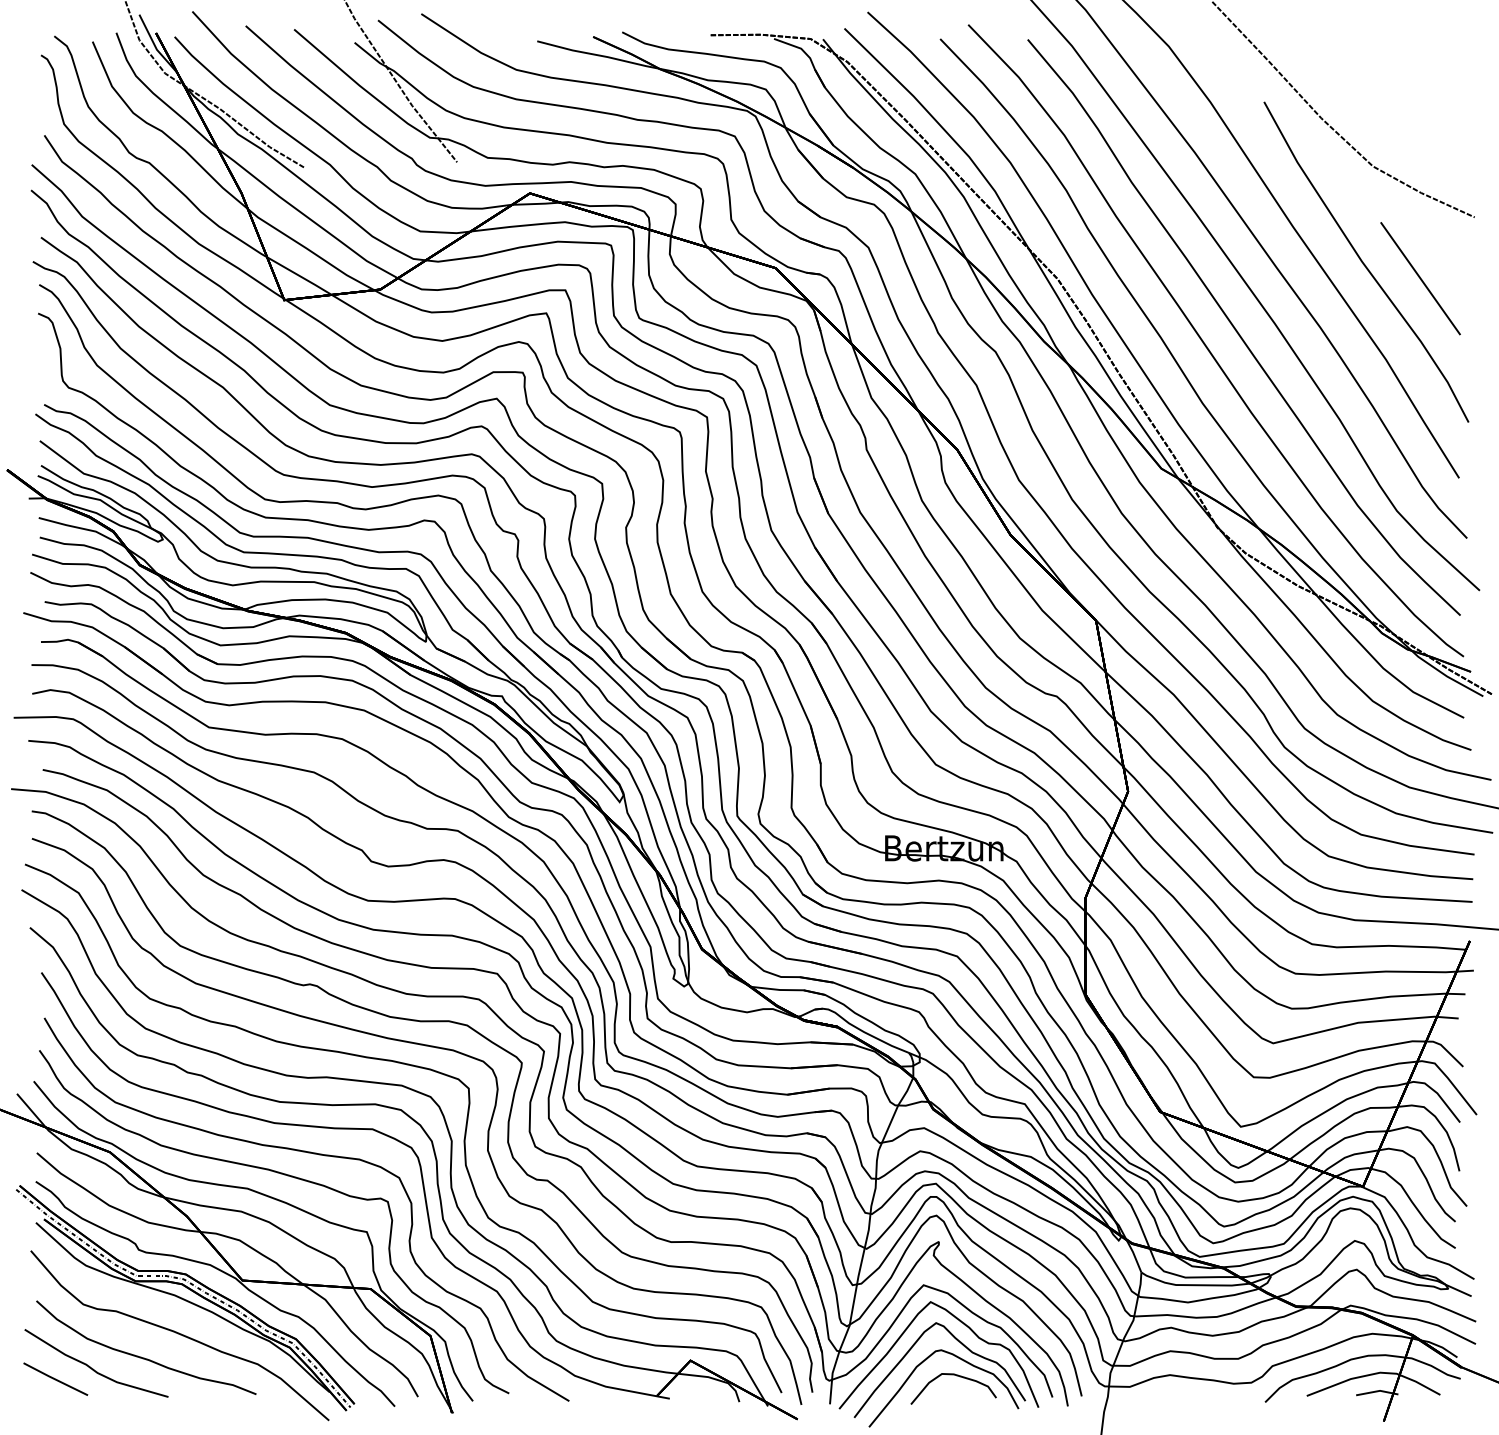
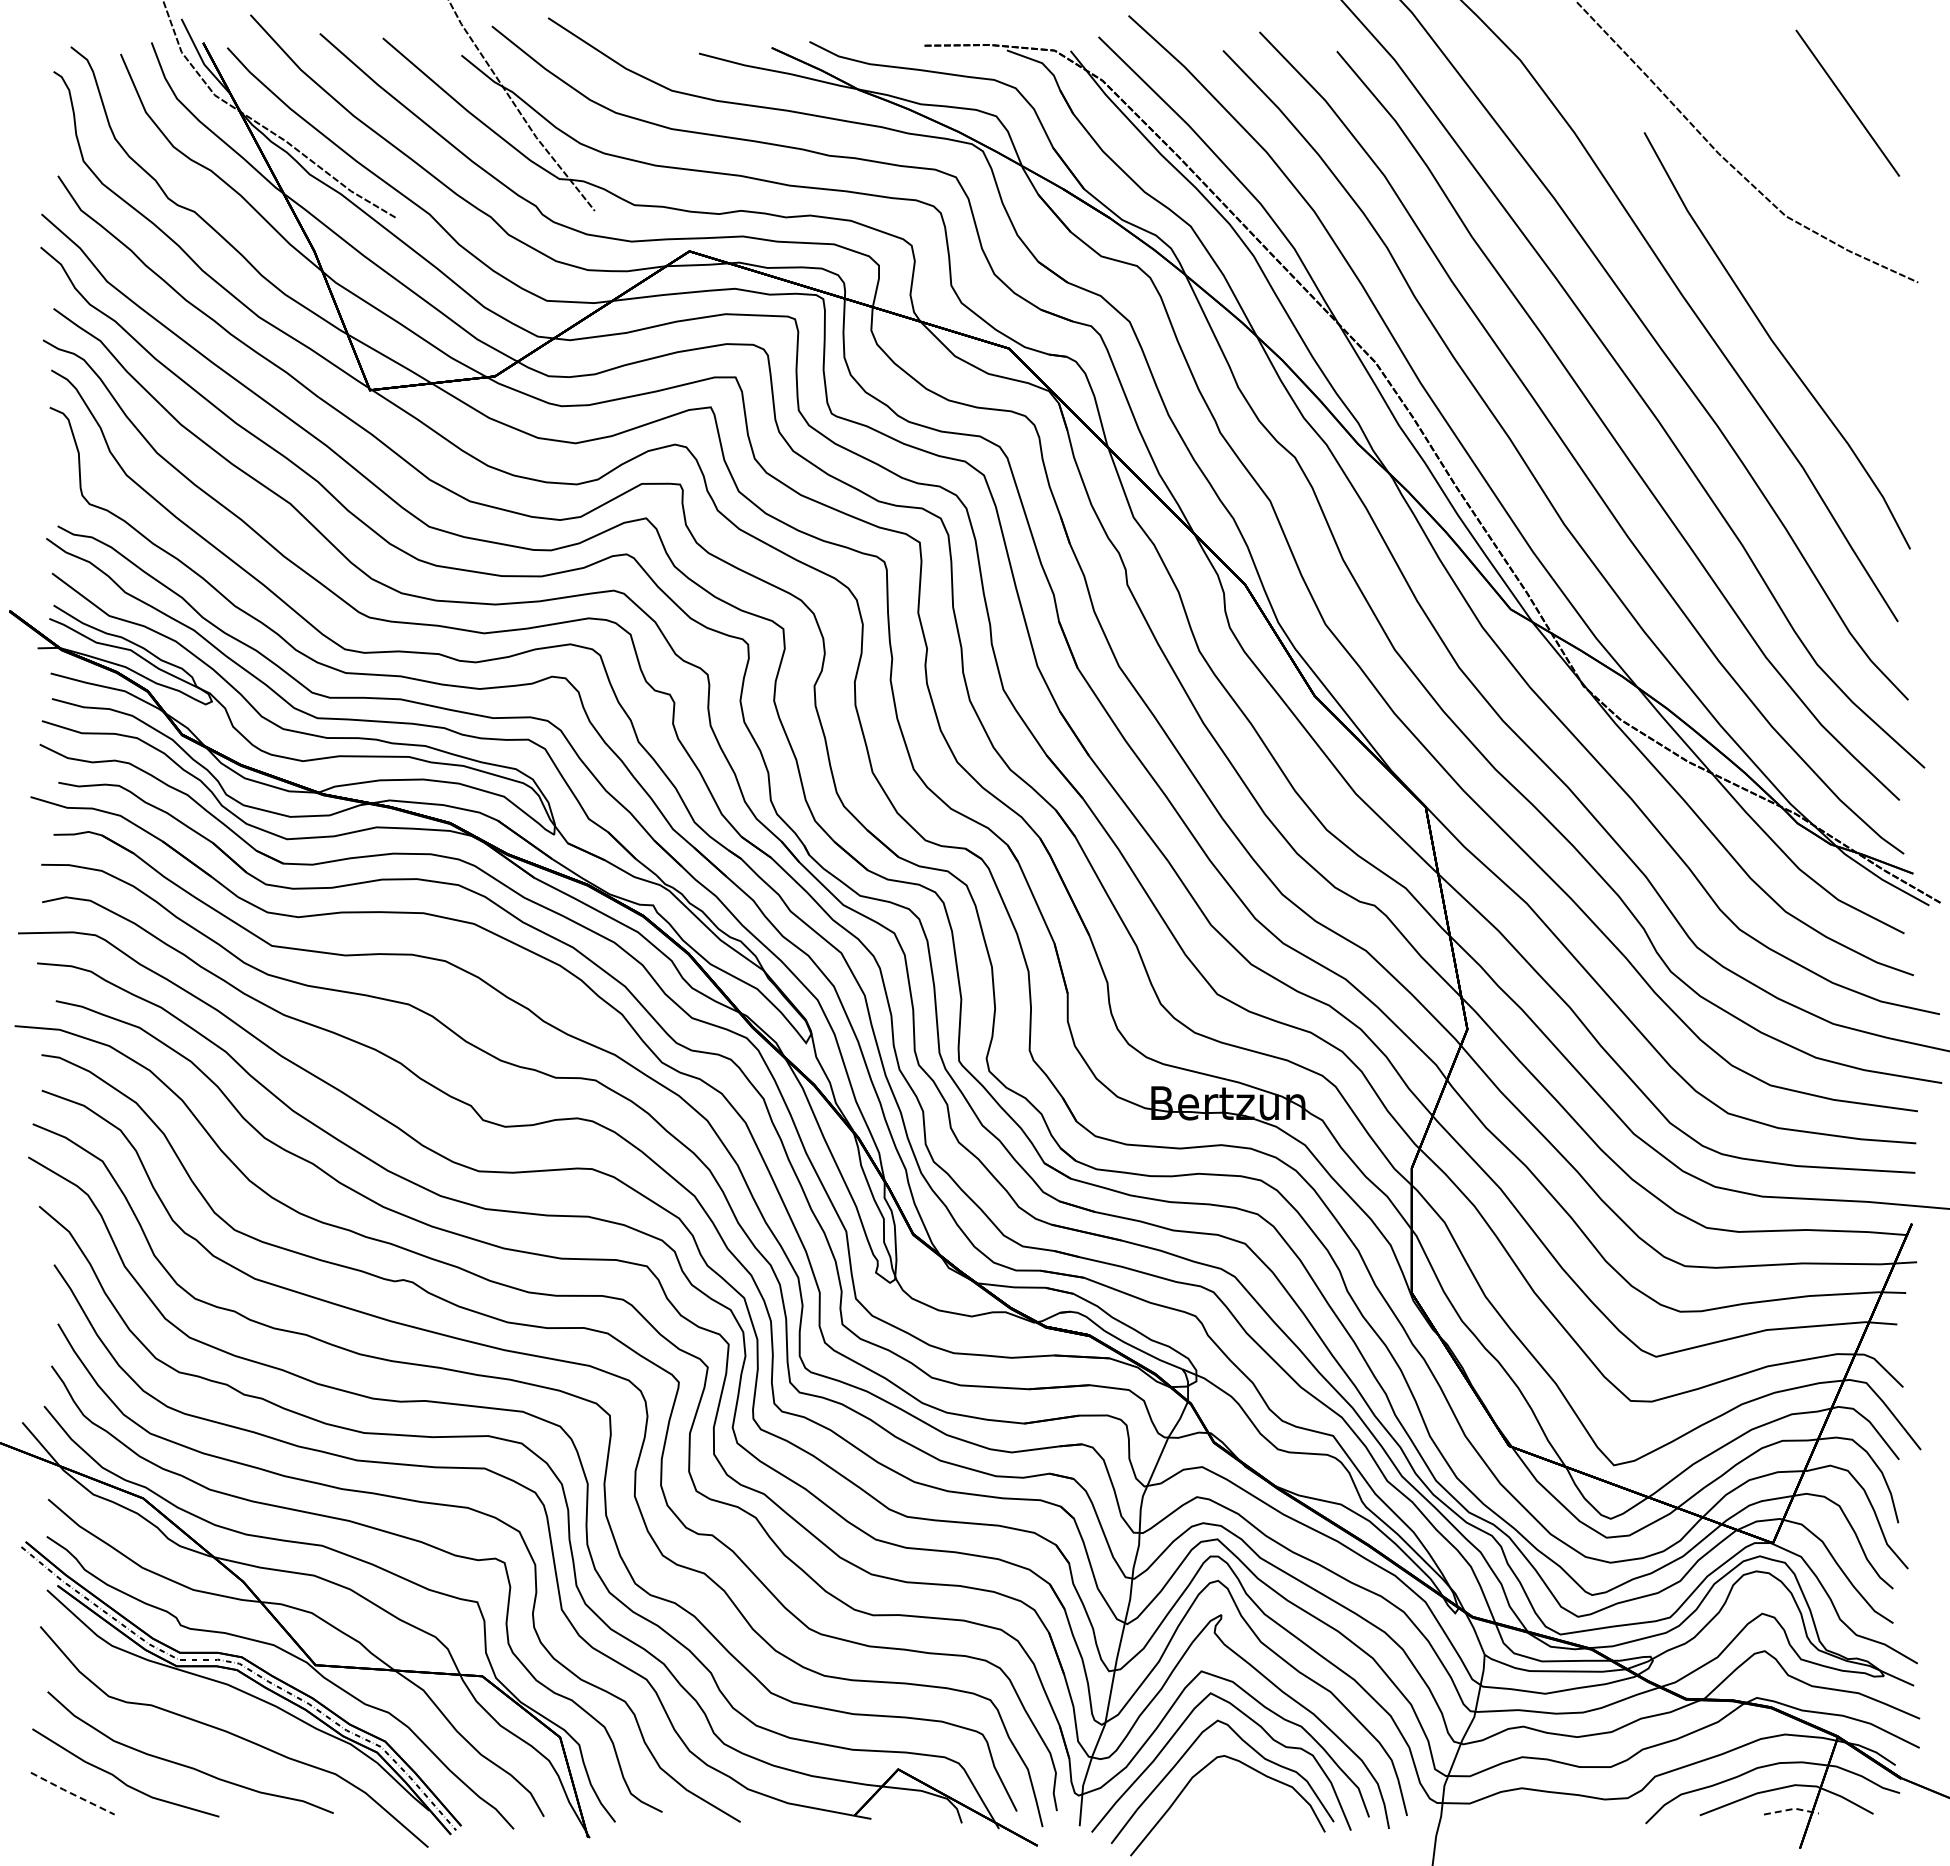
line: (1420, 278) -> (1847, 102), moved
curve: (955, 1376) -> (1243, 1789), removed
line: (55, 1379) -> (72, 1794), solid -> dashed
line: (1378, 1391) -> (1792, 1809), solid -> dashed

